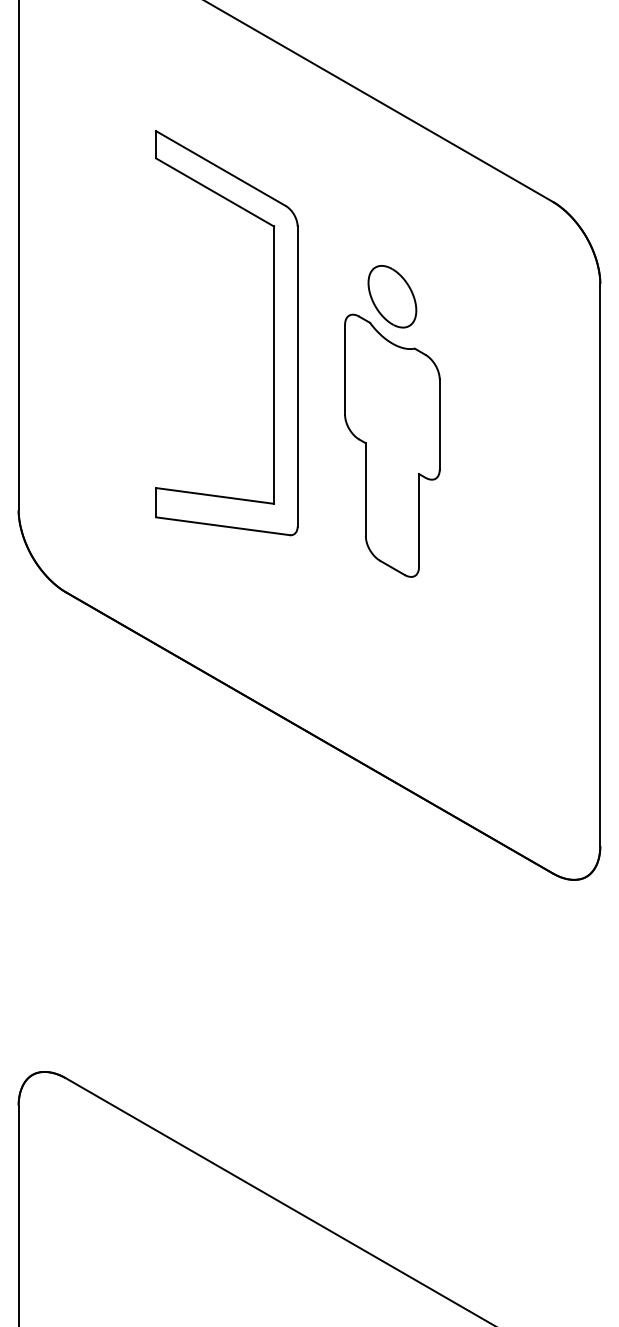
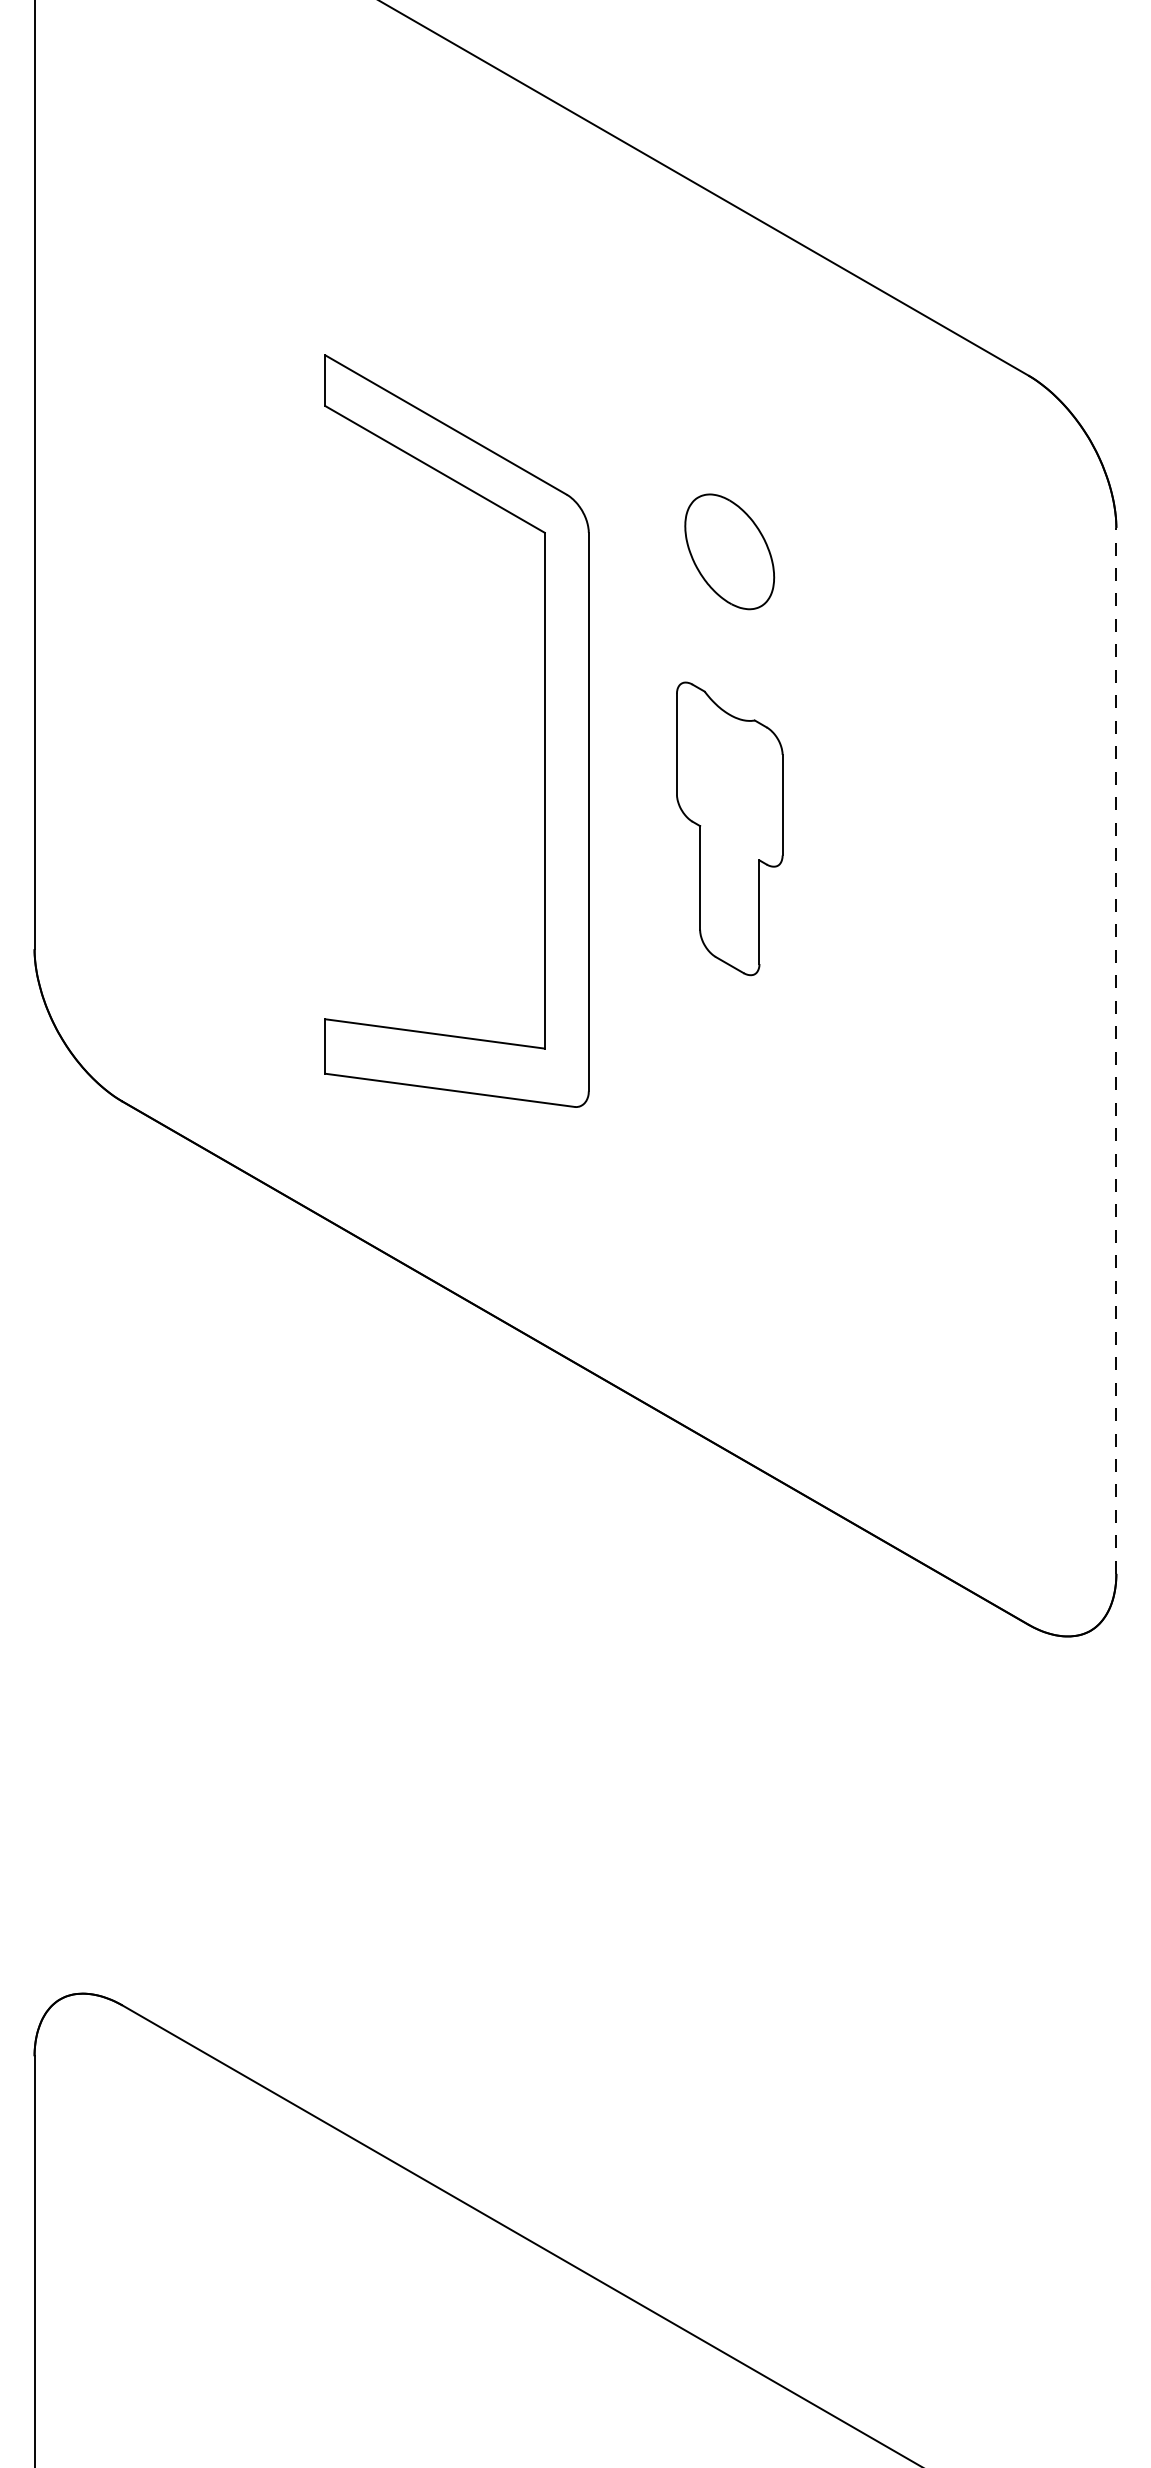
part: (273, 333) -> (543, 731), moved
part: (392, 445) -> (729, 828), size x0.6
line: (600, 564) -> (1116, 1049), solid -> dashed

